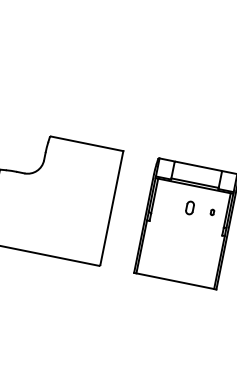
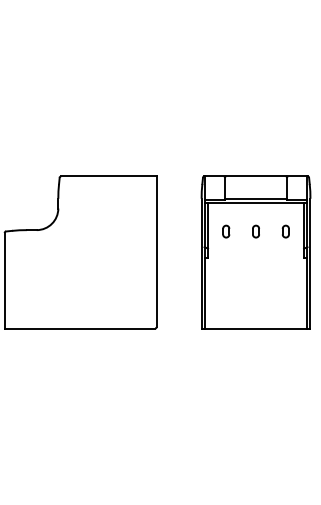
part: (167, 203) -> (226, 231), added
part: (189, 207) -> (255, 231), size x0.71
part: (212, 212) -> (285, 231), size x1.67

